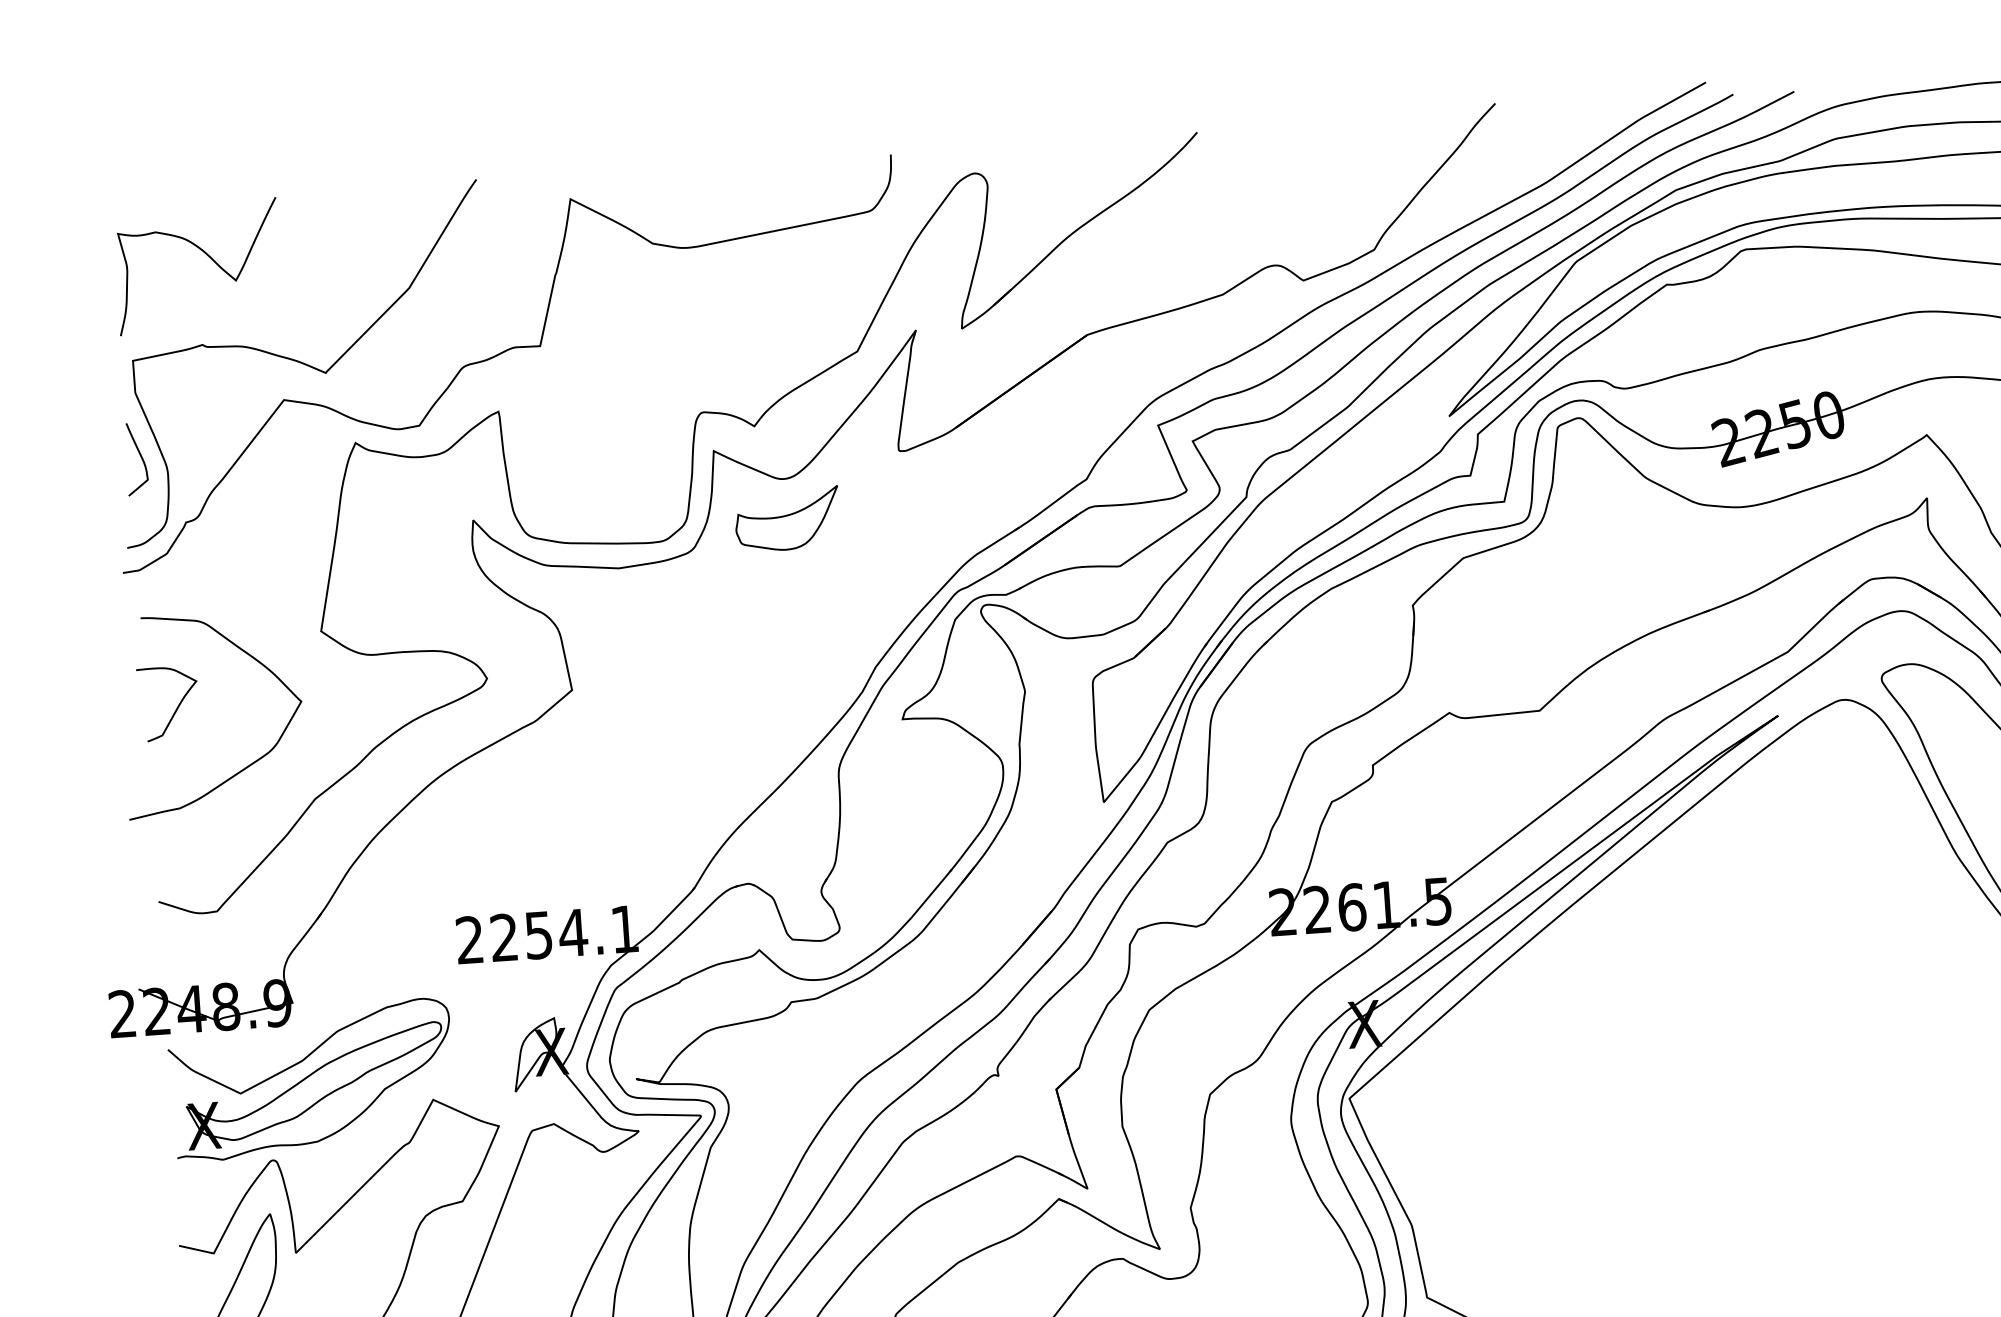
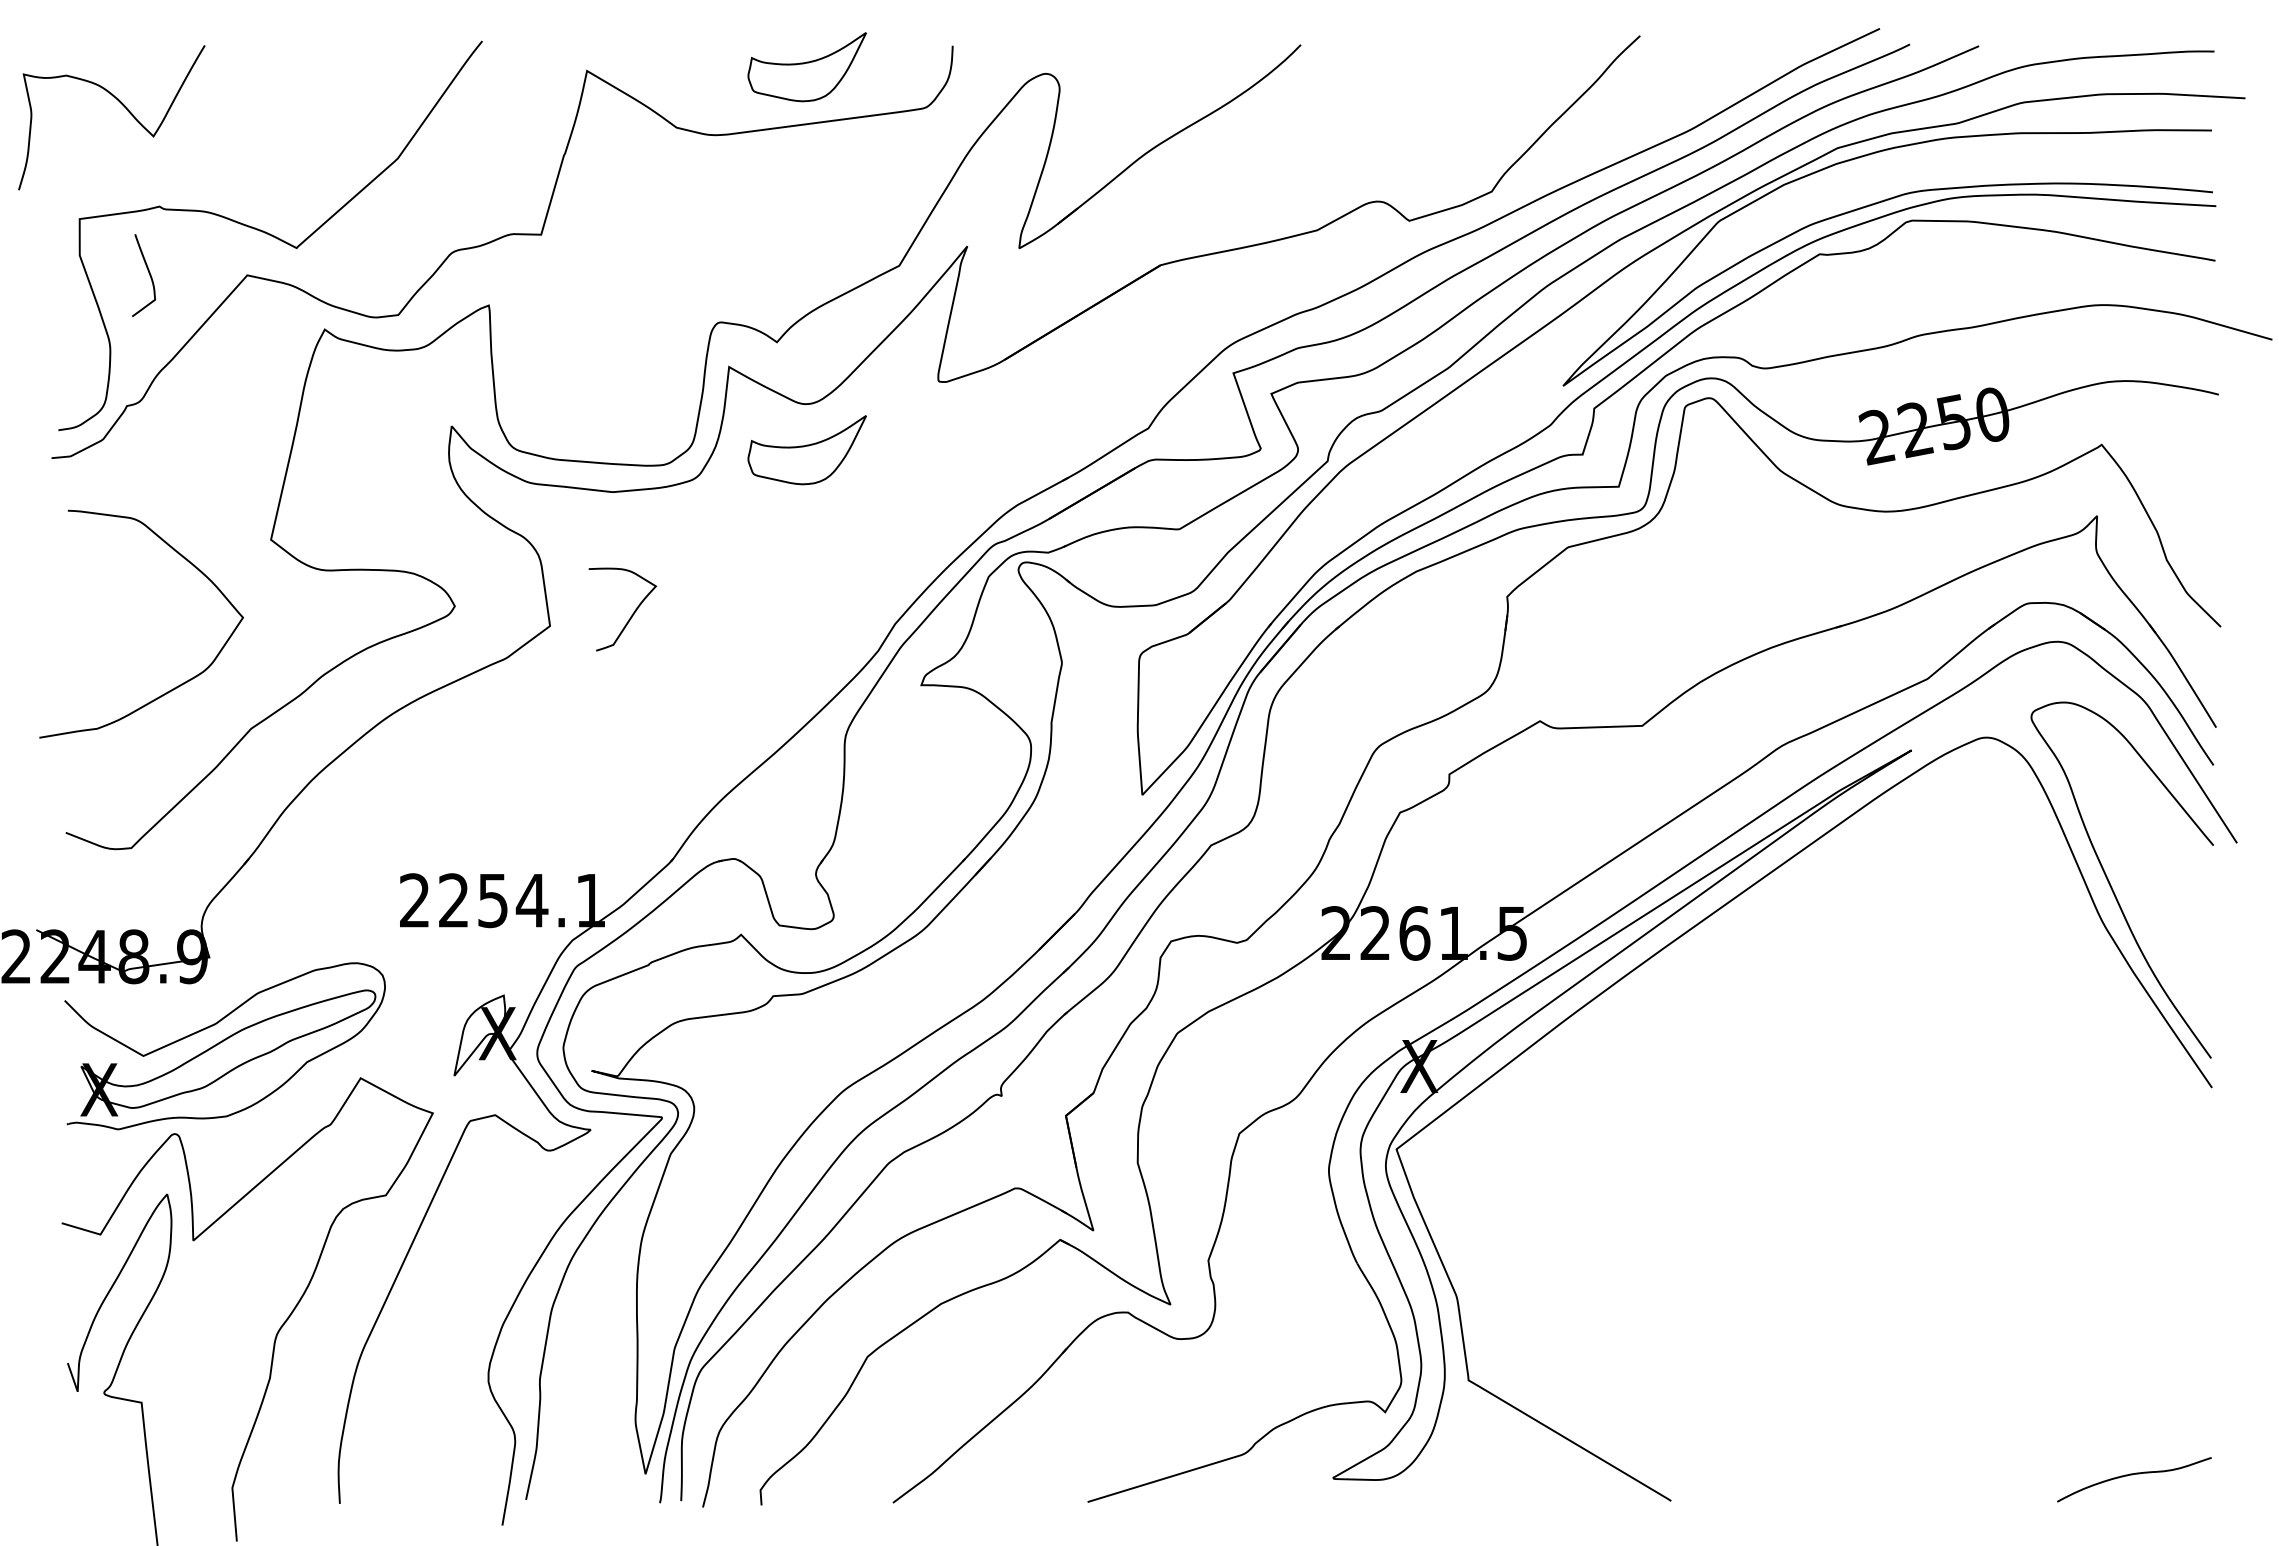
part: (763, 182) -> (806, 67), added
curve: (206, 255) -> (122, 105), moved
curve: (140, 457) -> (148, 273), moved
curve: (175, 709) -> (630, 616), moved

